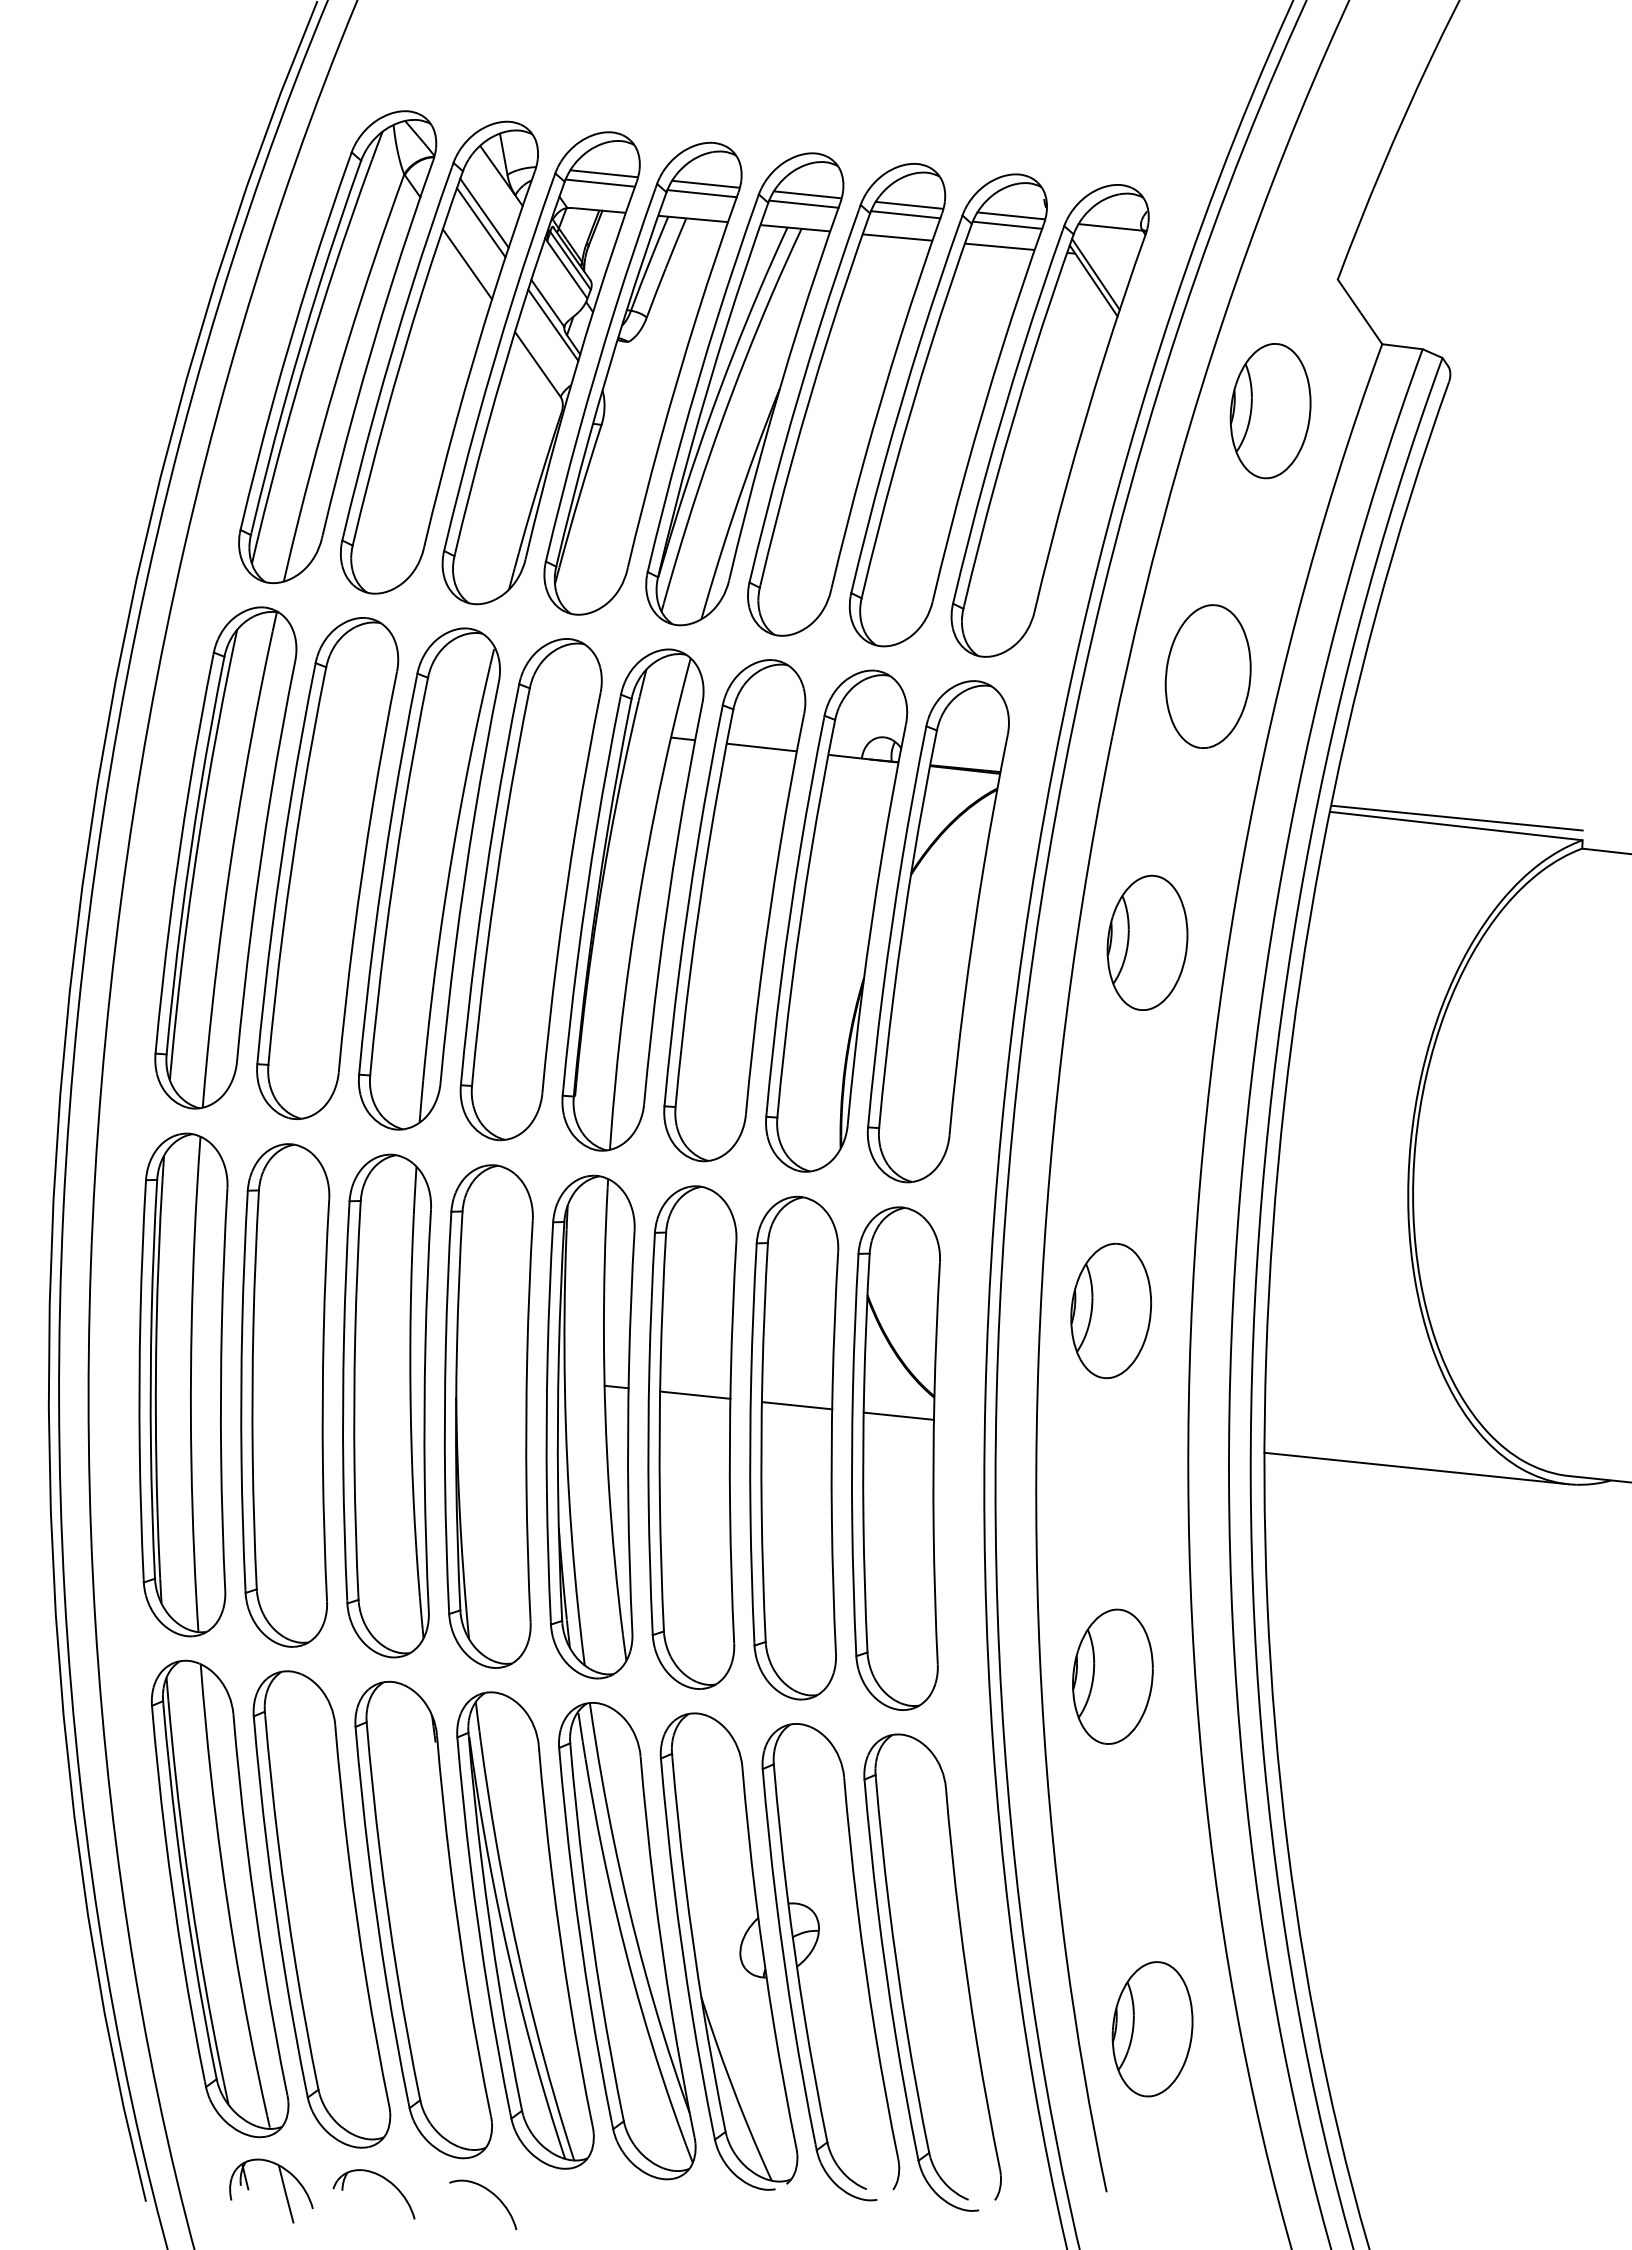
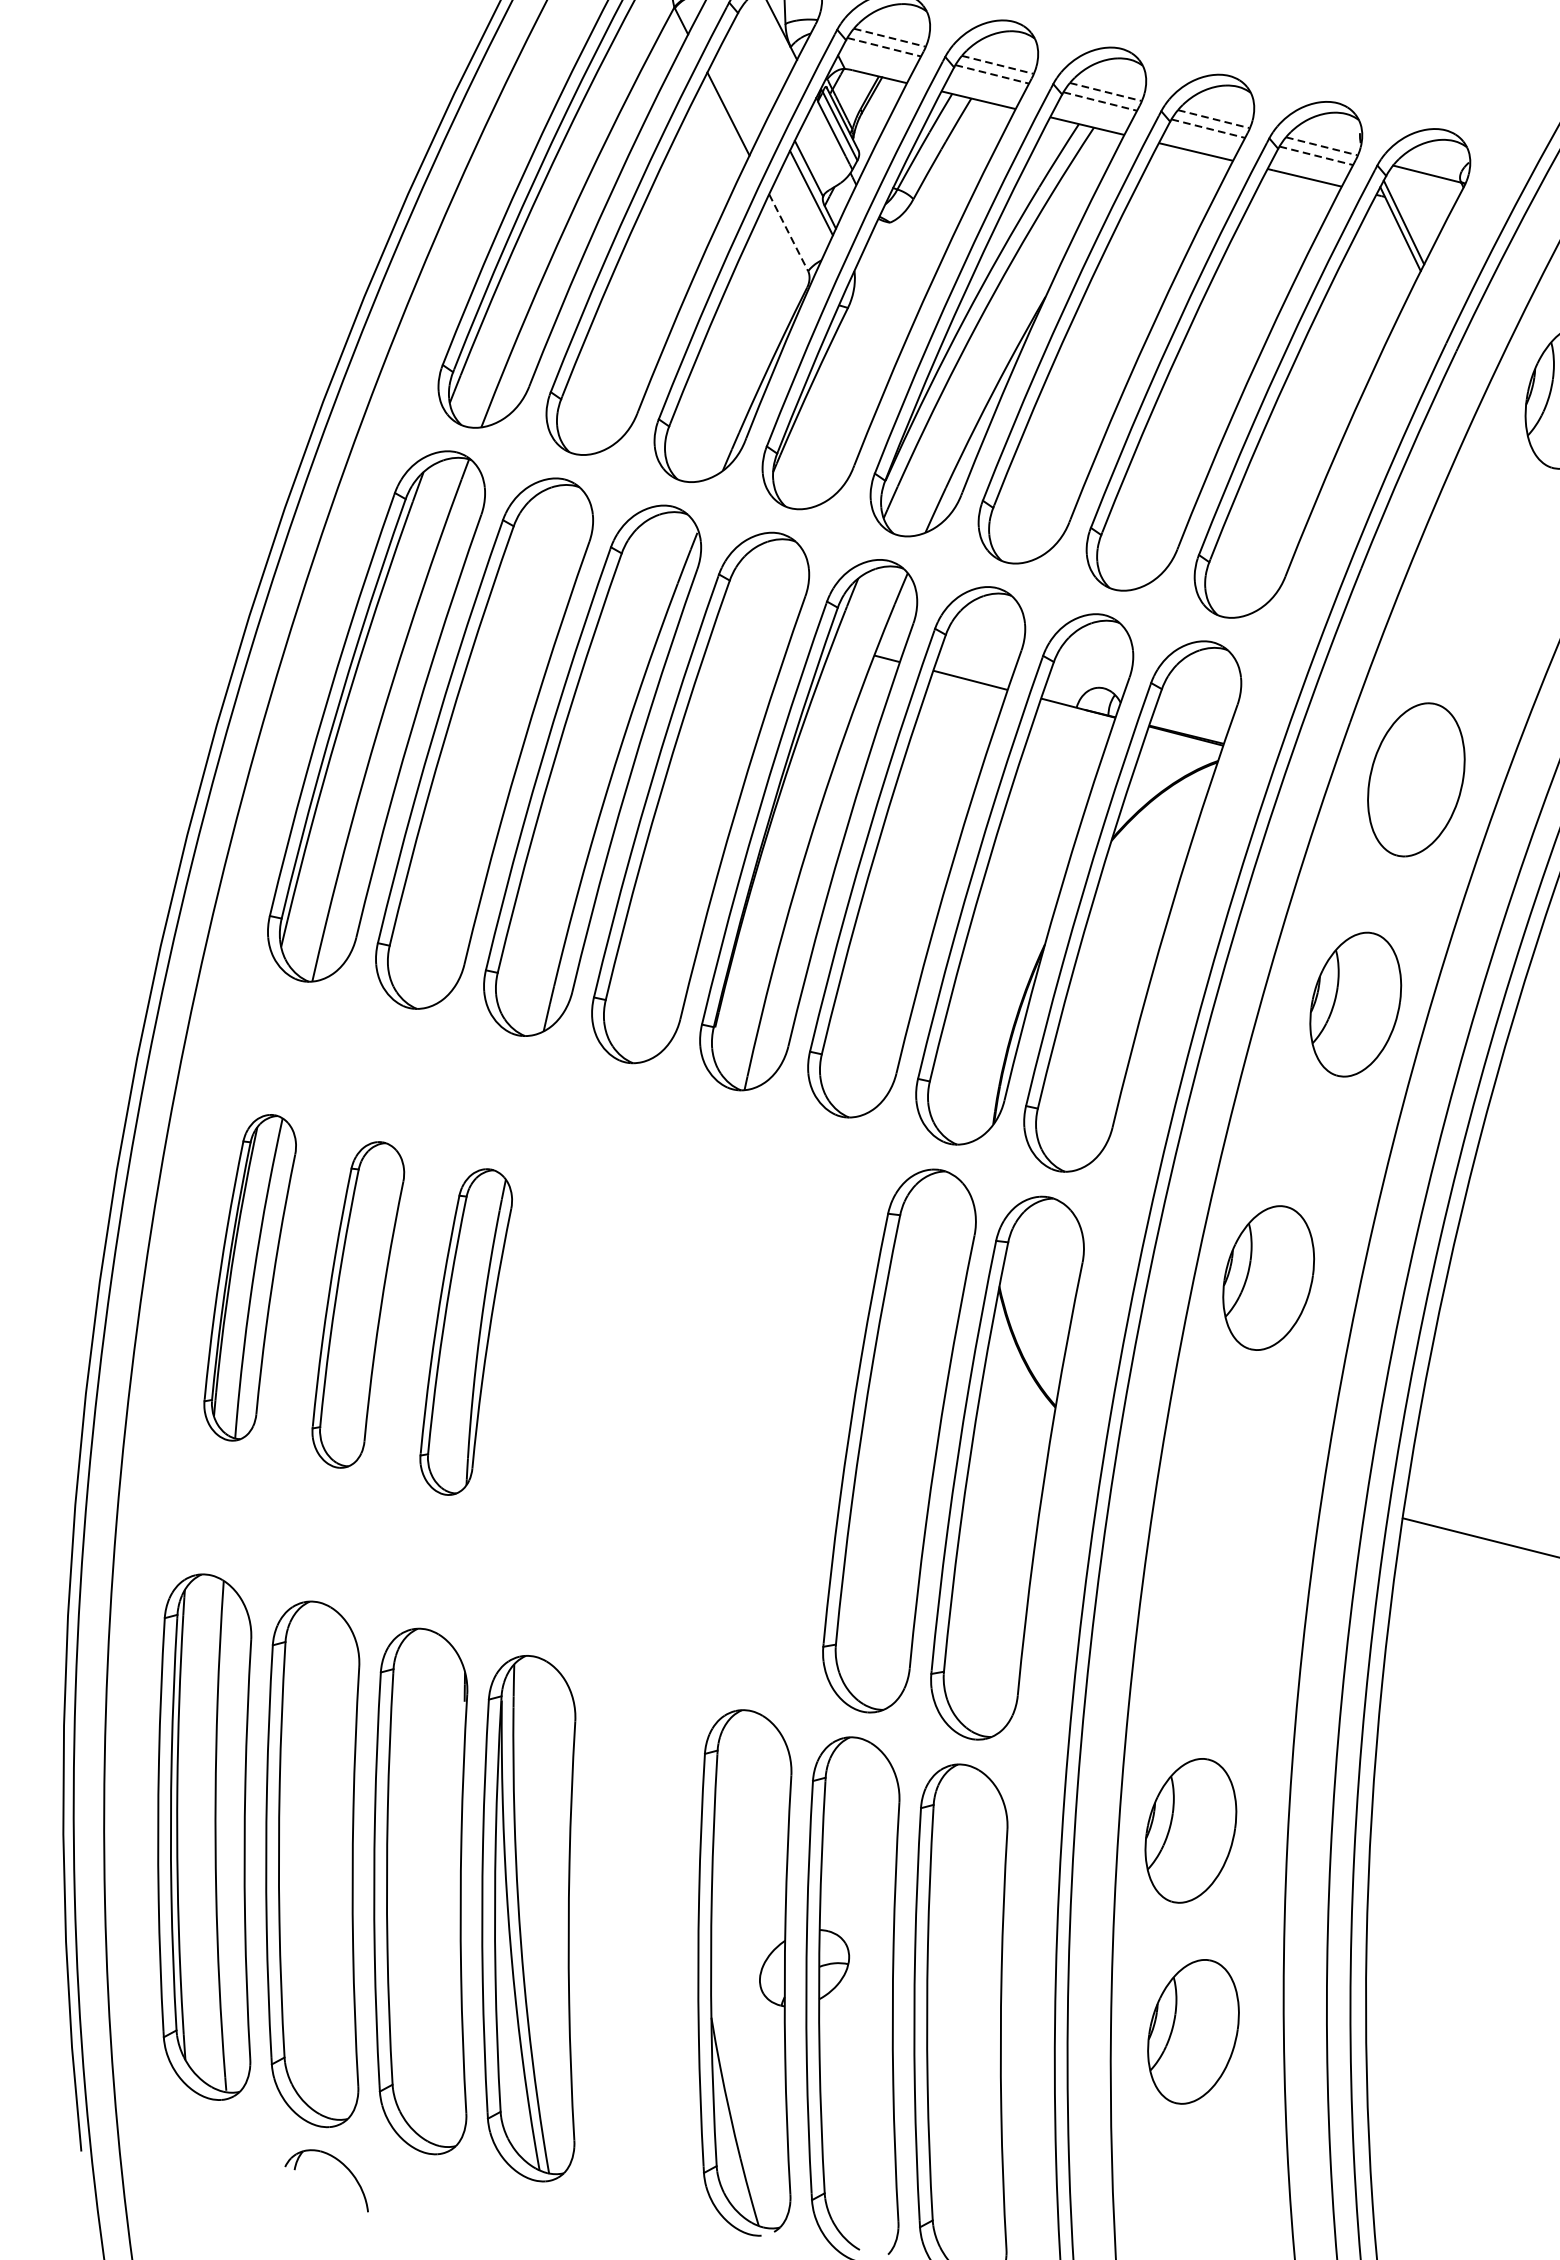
line: (603, 173) -> (889, 37), solid -> dashed
line: (600, 183) -> (884, 47), solid -> dashed
line: (705, 184) -> (997, 65), solid -> dashed
line: (702, 193) -> (992, 74), solid -> dashed
line: (807, 194) -> (1105, 91), solid -> dashed
line: (803, 204) -> (1099, 101), solid -> dashed
line: (909, 205) -> (1213, 119), solid -> dashed
line: (484, 212) -> (754, 60), removed
line: (905, 214) -> (1208, 128), solid -> dashed
line: (1010, 215) -> (1321, 145), solid -> dashed
line: (481, 222) -> (750, 71), removed
line: (1007, 225) -> (1316, 156), solid -> dashed
line: (537, 364) -> (788, 232), solid -> dashed
part: (1207, 676) -> (1415, 779), moved
part: (1147, 942) -> (1355, 1004), moved
part: (1110, 1310) -> (1267, 1277), moved
part: (183, 1384) -> (248, 1276), size x0.6
part: (285, 1395) -> (356, 1304), size x0.6
part: (386, 1405) -> (464, 1330), size x0.6
line: (796, 1405) -> (905, 1394), removed
line: (898, 1415) -> (1014, 1421), removed
part: (488, 1416) -> (572, 1358), removed
part: (590, 1426) -> (680, 1385), removed
part: (692, 1437) -> (788, 1412), removed
part: (1112, 1676) -> (1190, 1830), moved
part: (627, 1941) -> (640, 1945), removed
part: (1152, 2029) -> (1193, 2032), moved
part: (283, 2189) -> (231, 2159), removed
part: (489, 2192) -> (452, 2194), removed

